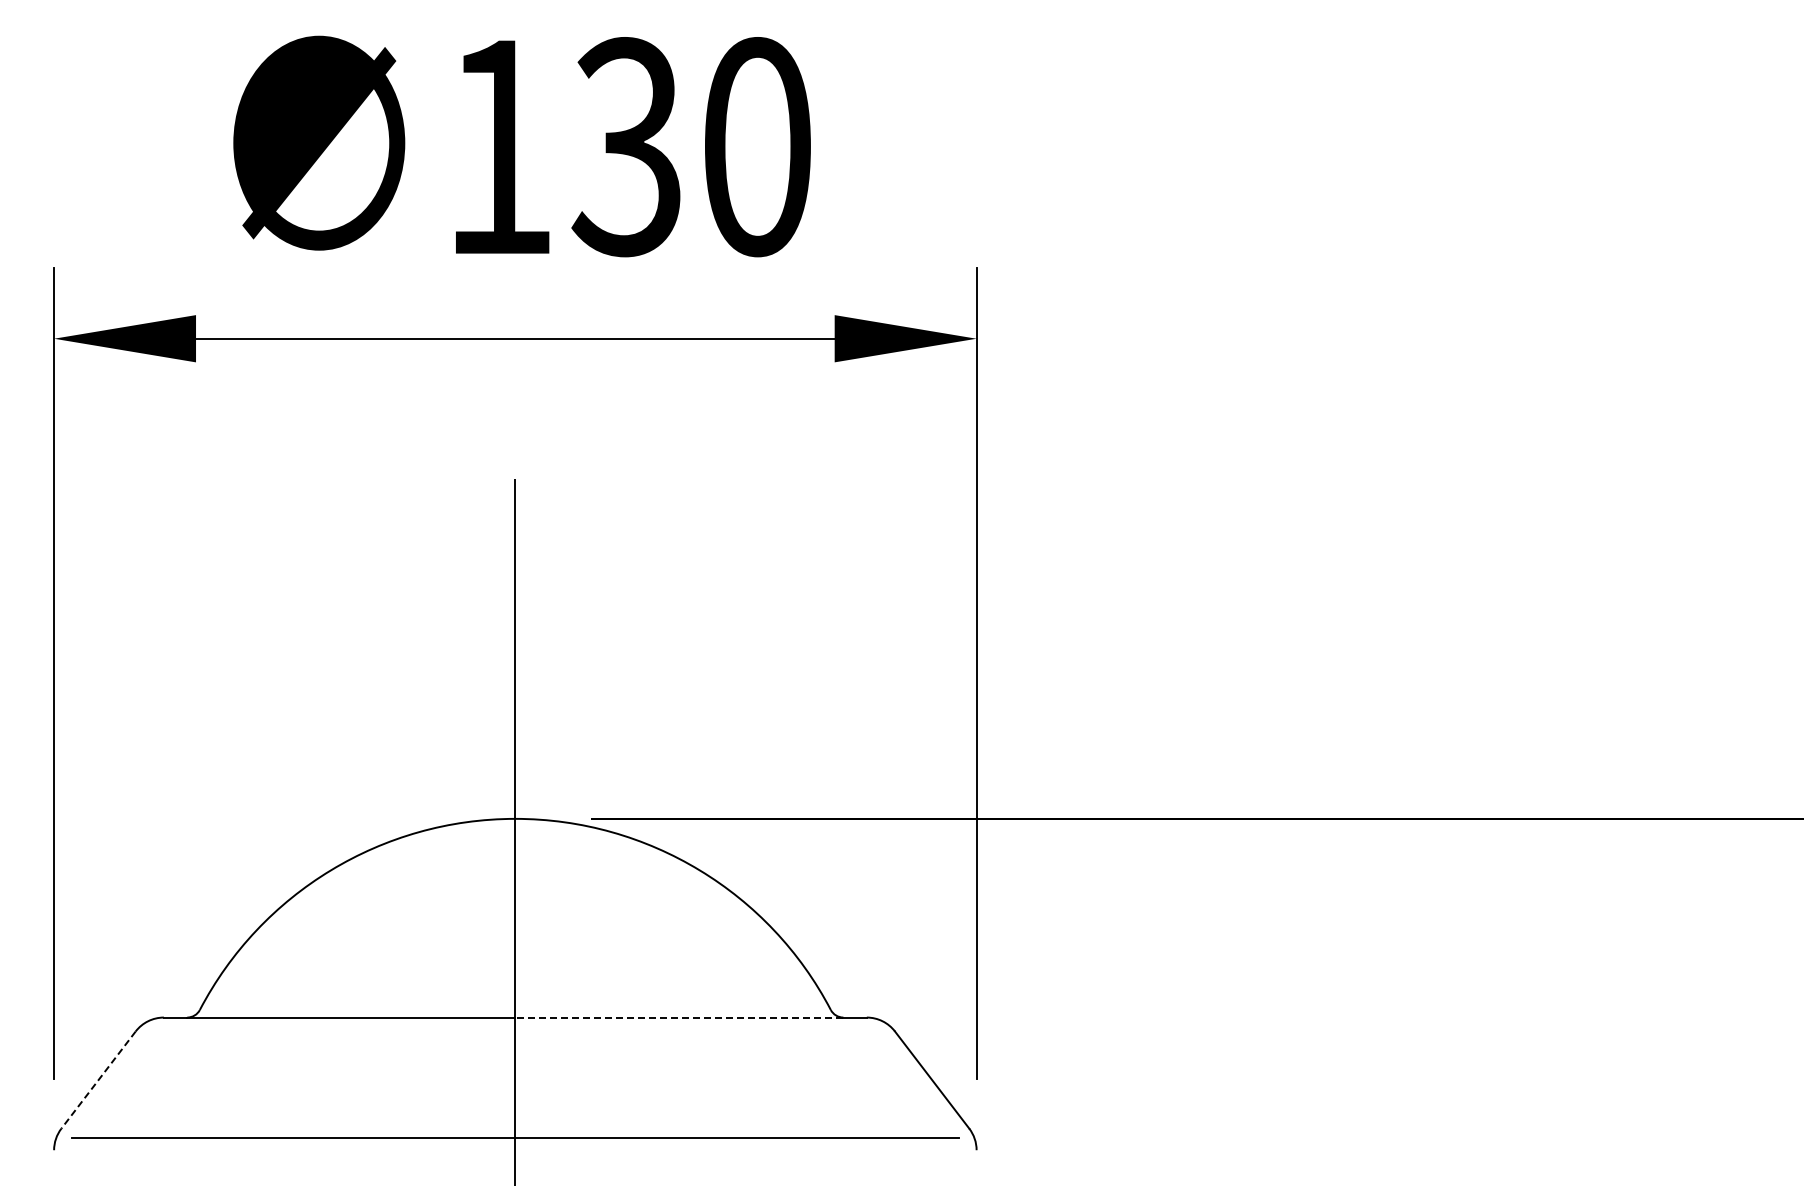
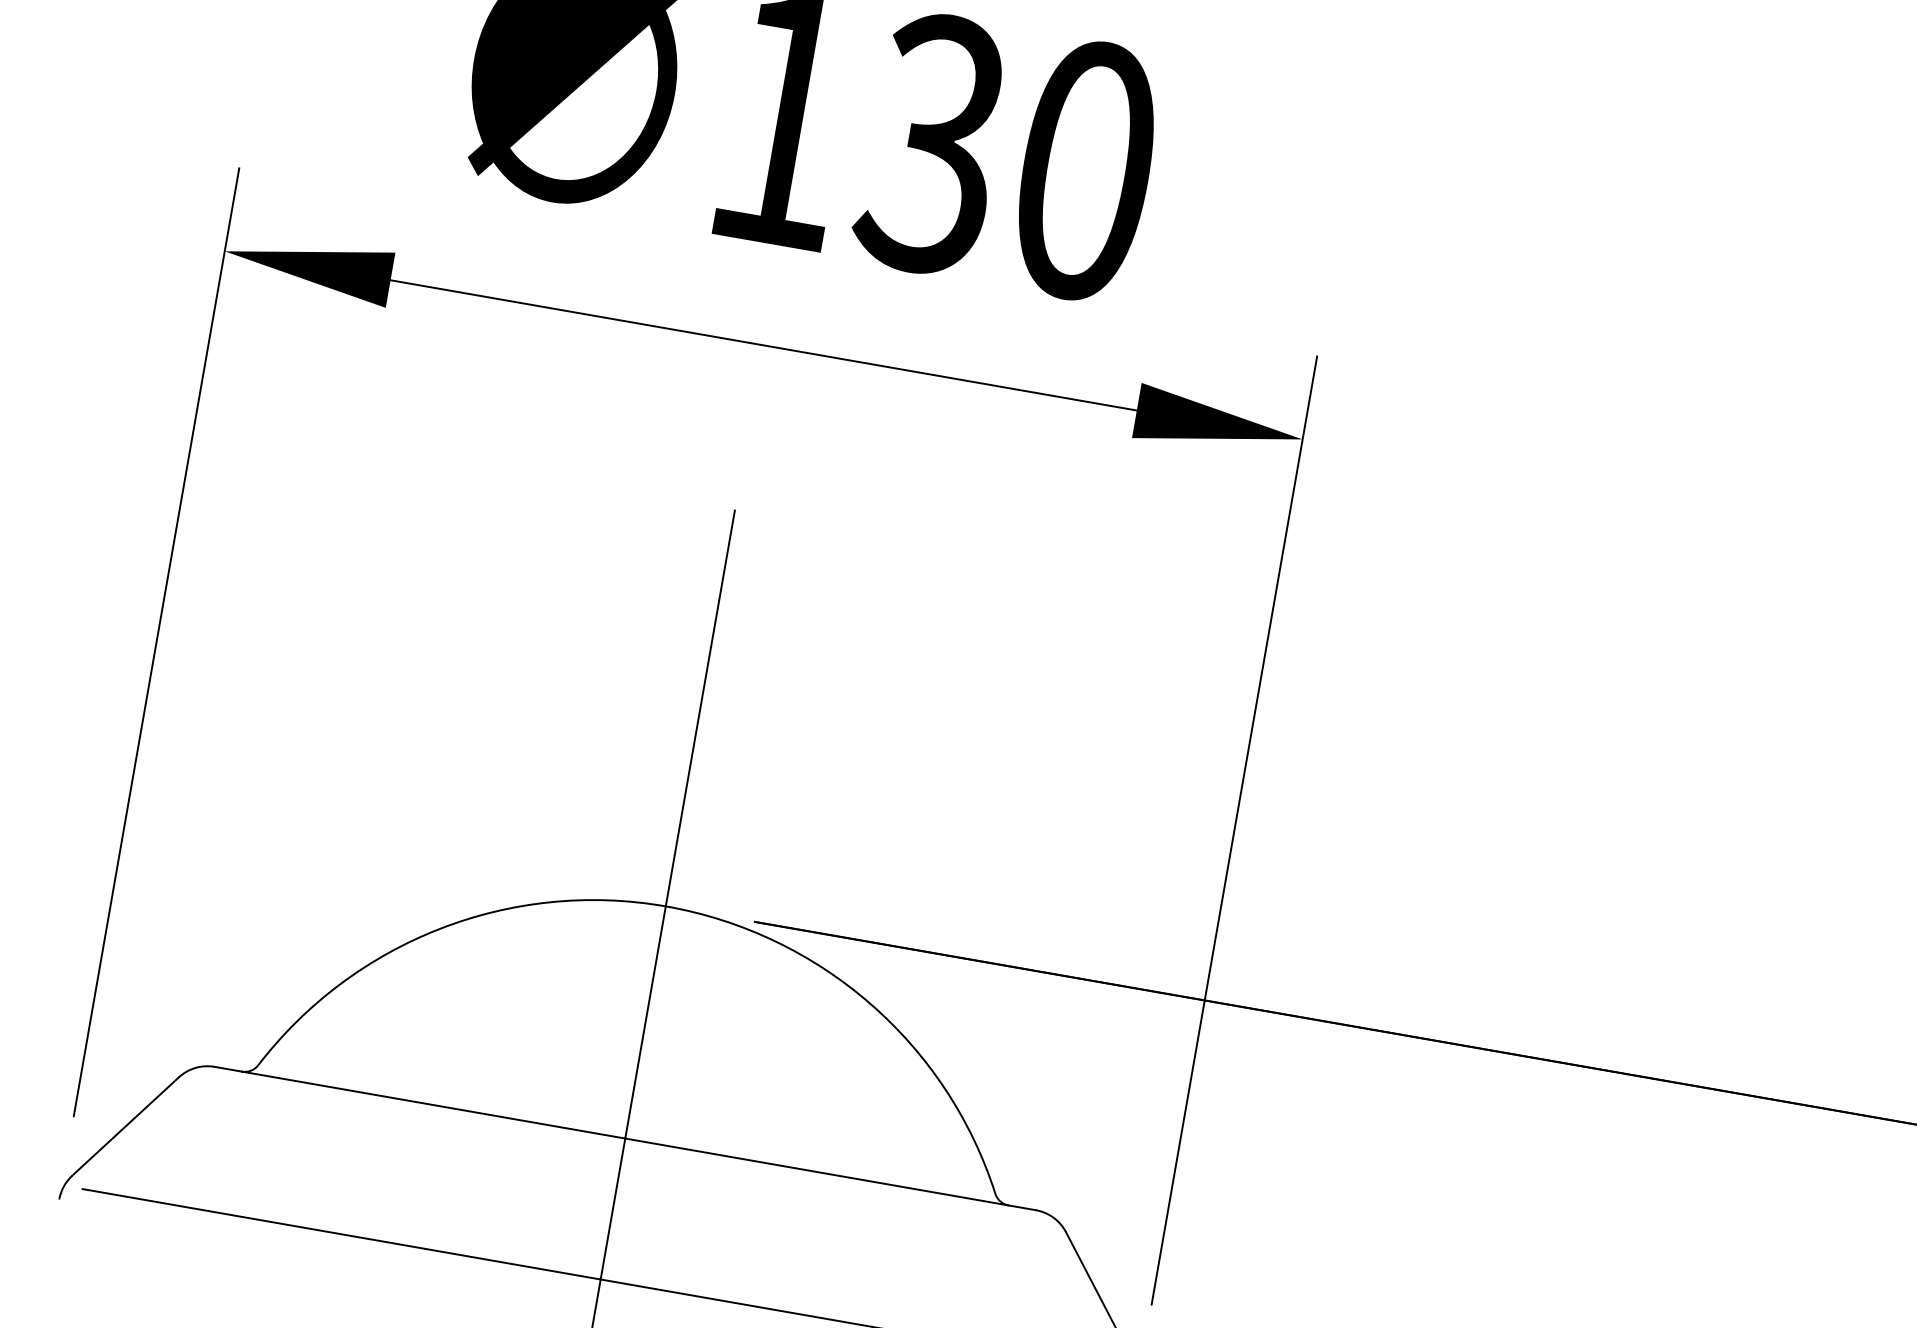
line: (678, 1017) -> (815, 1171), dashed -> solid
line: (98, 1080) -> (125, 1127), dashed -> solid

